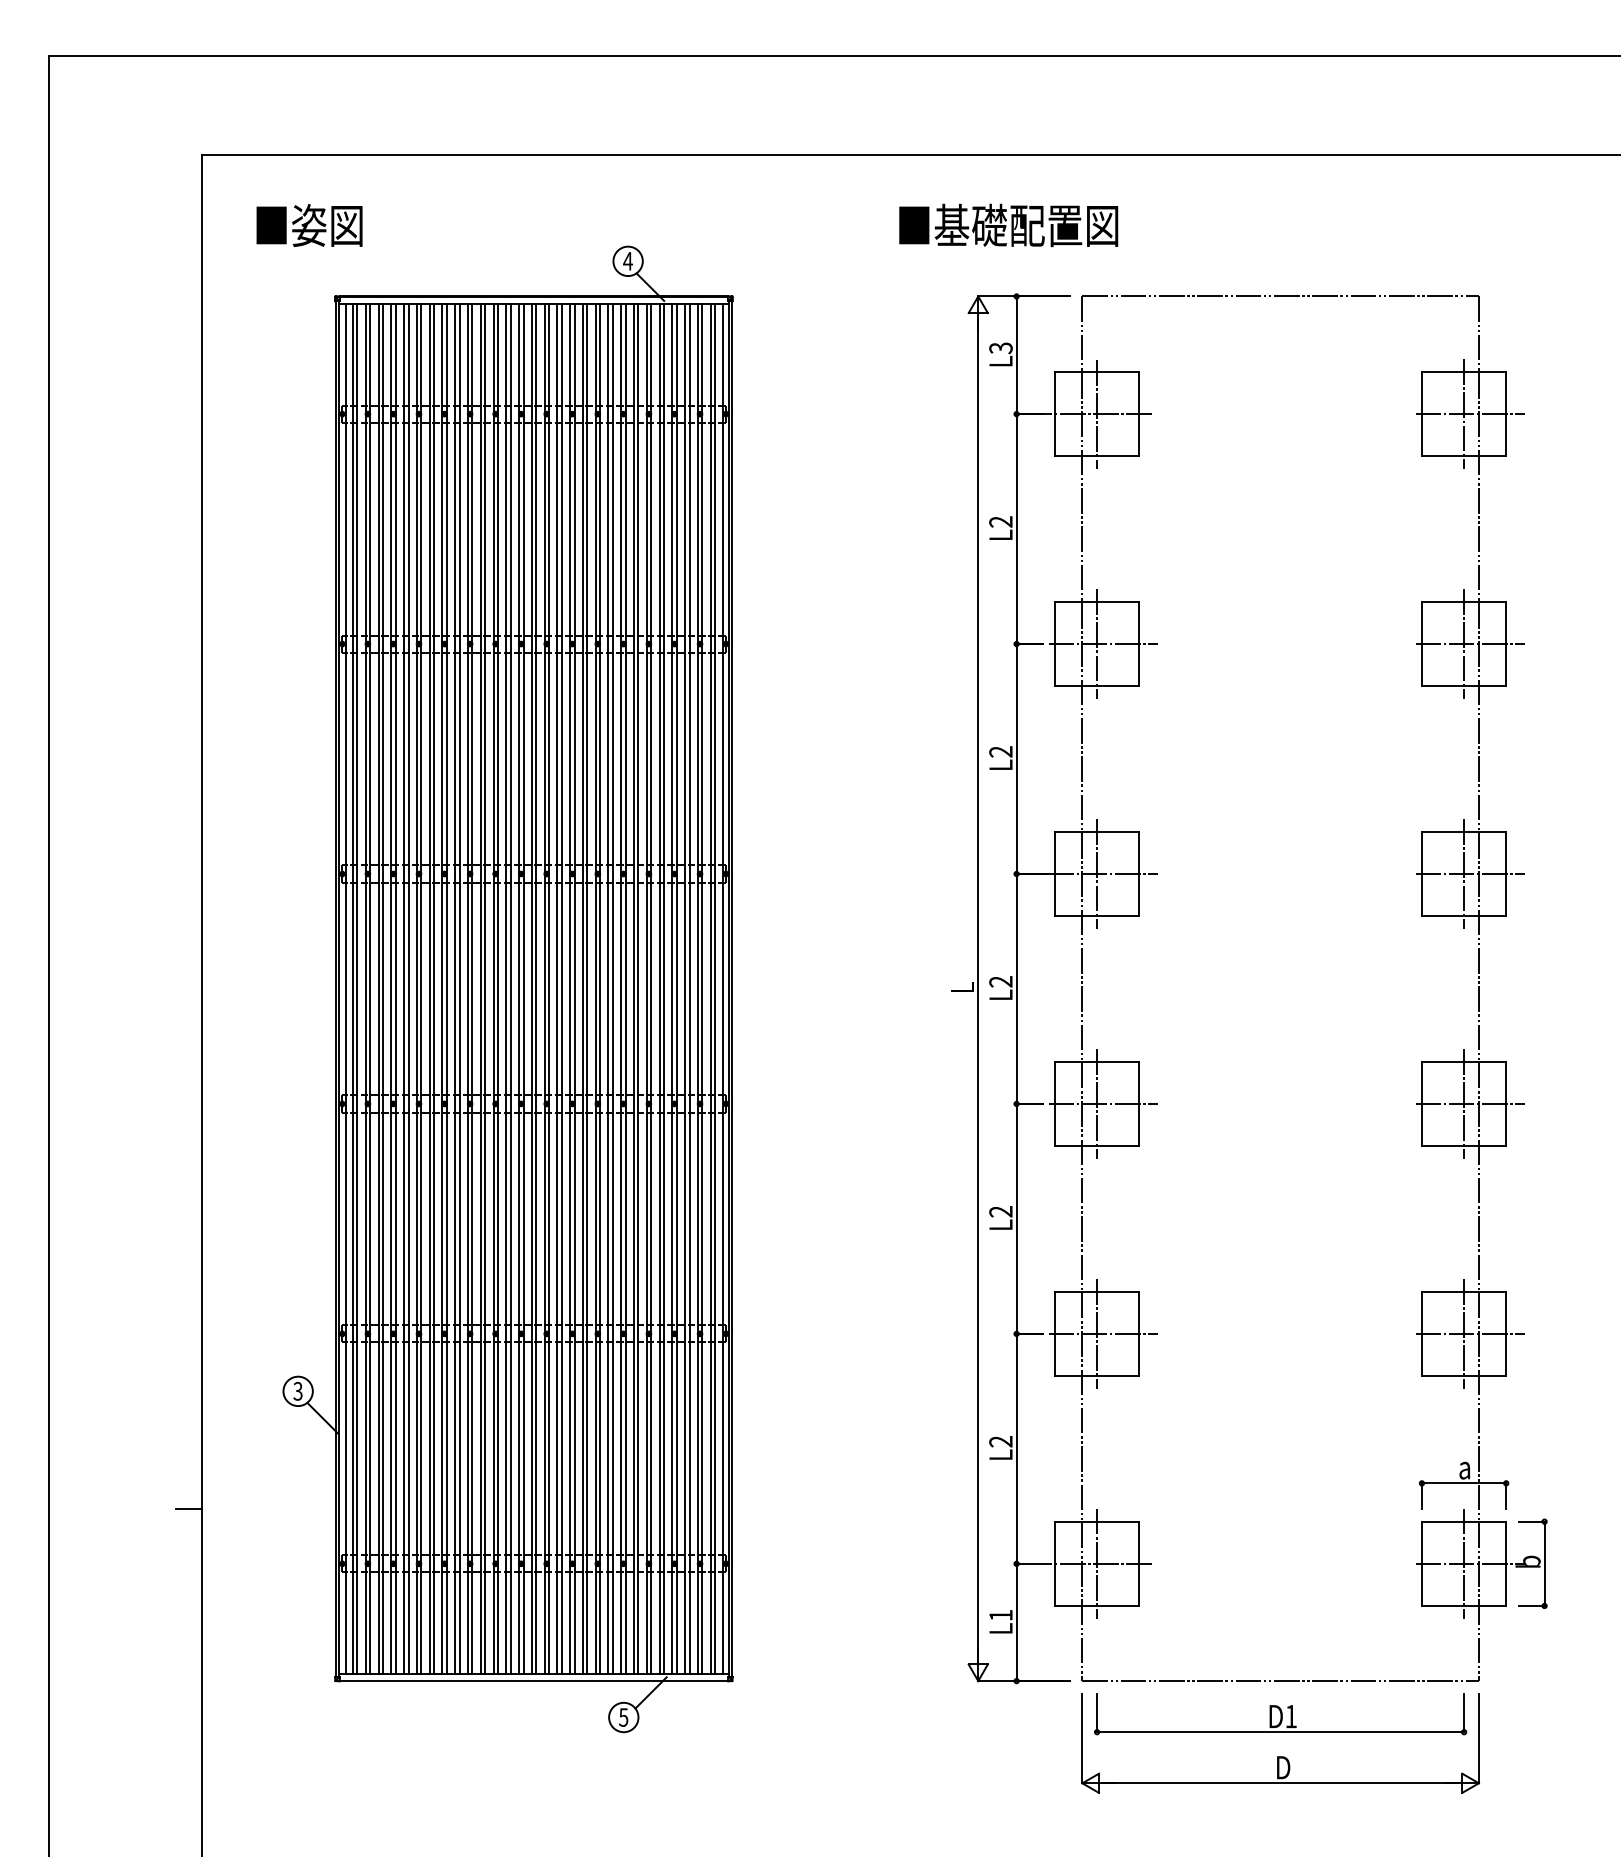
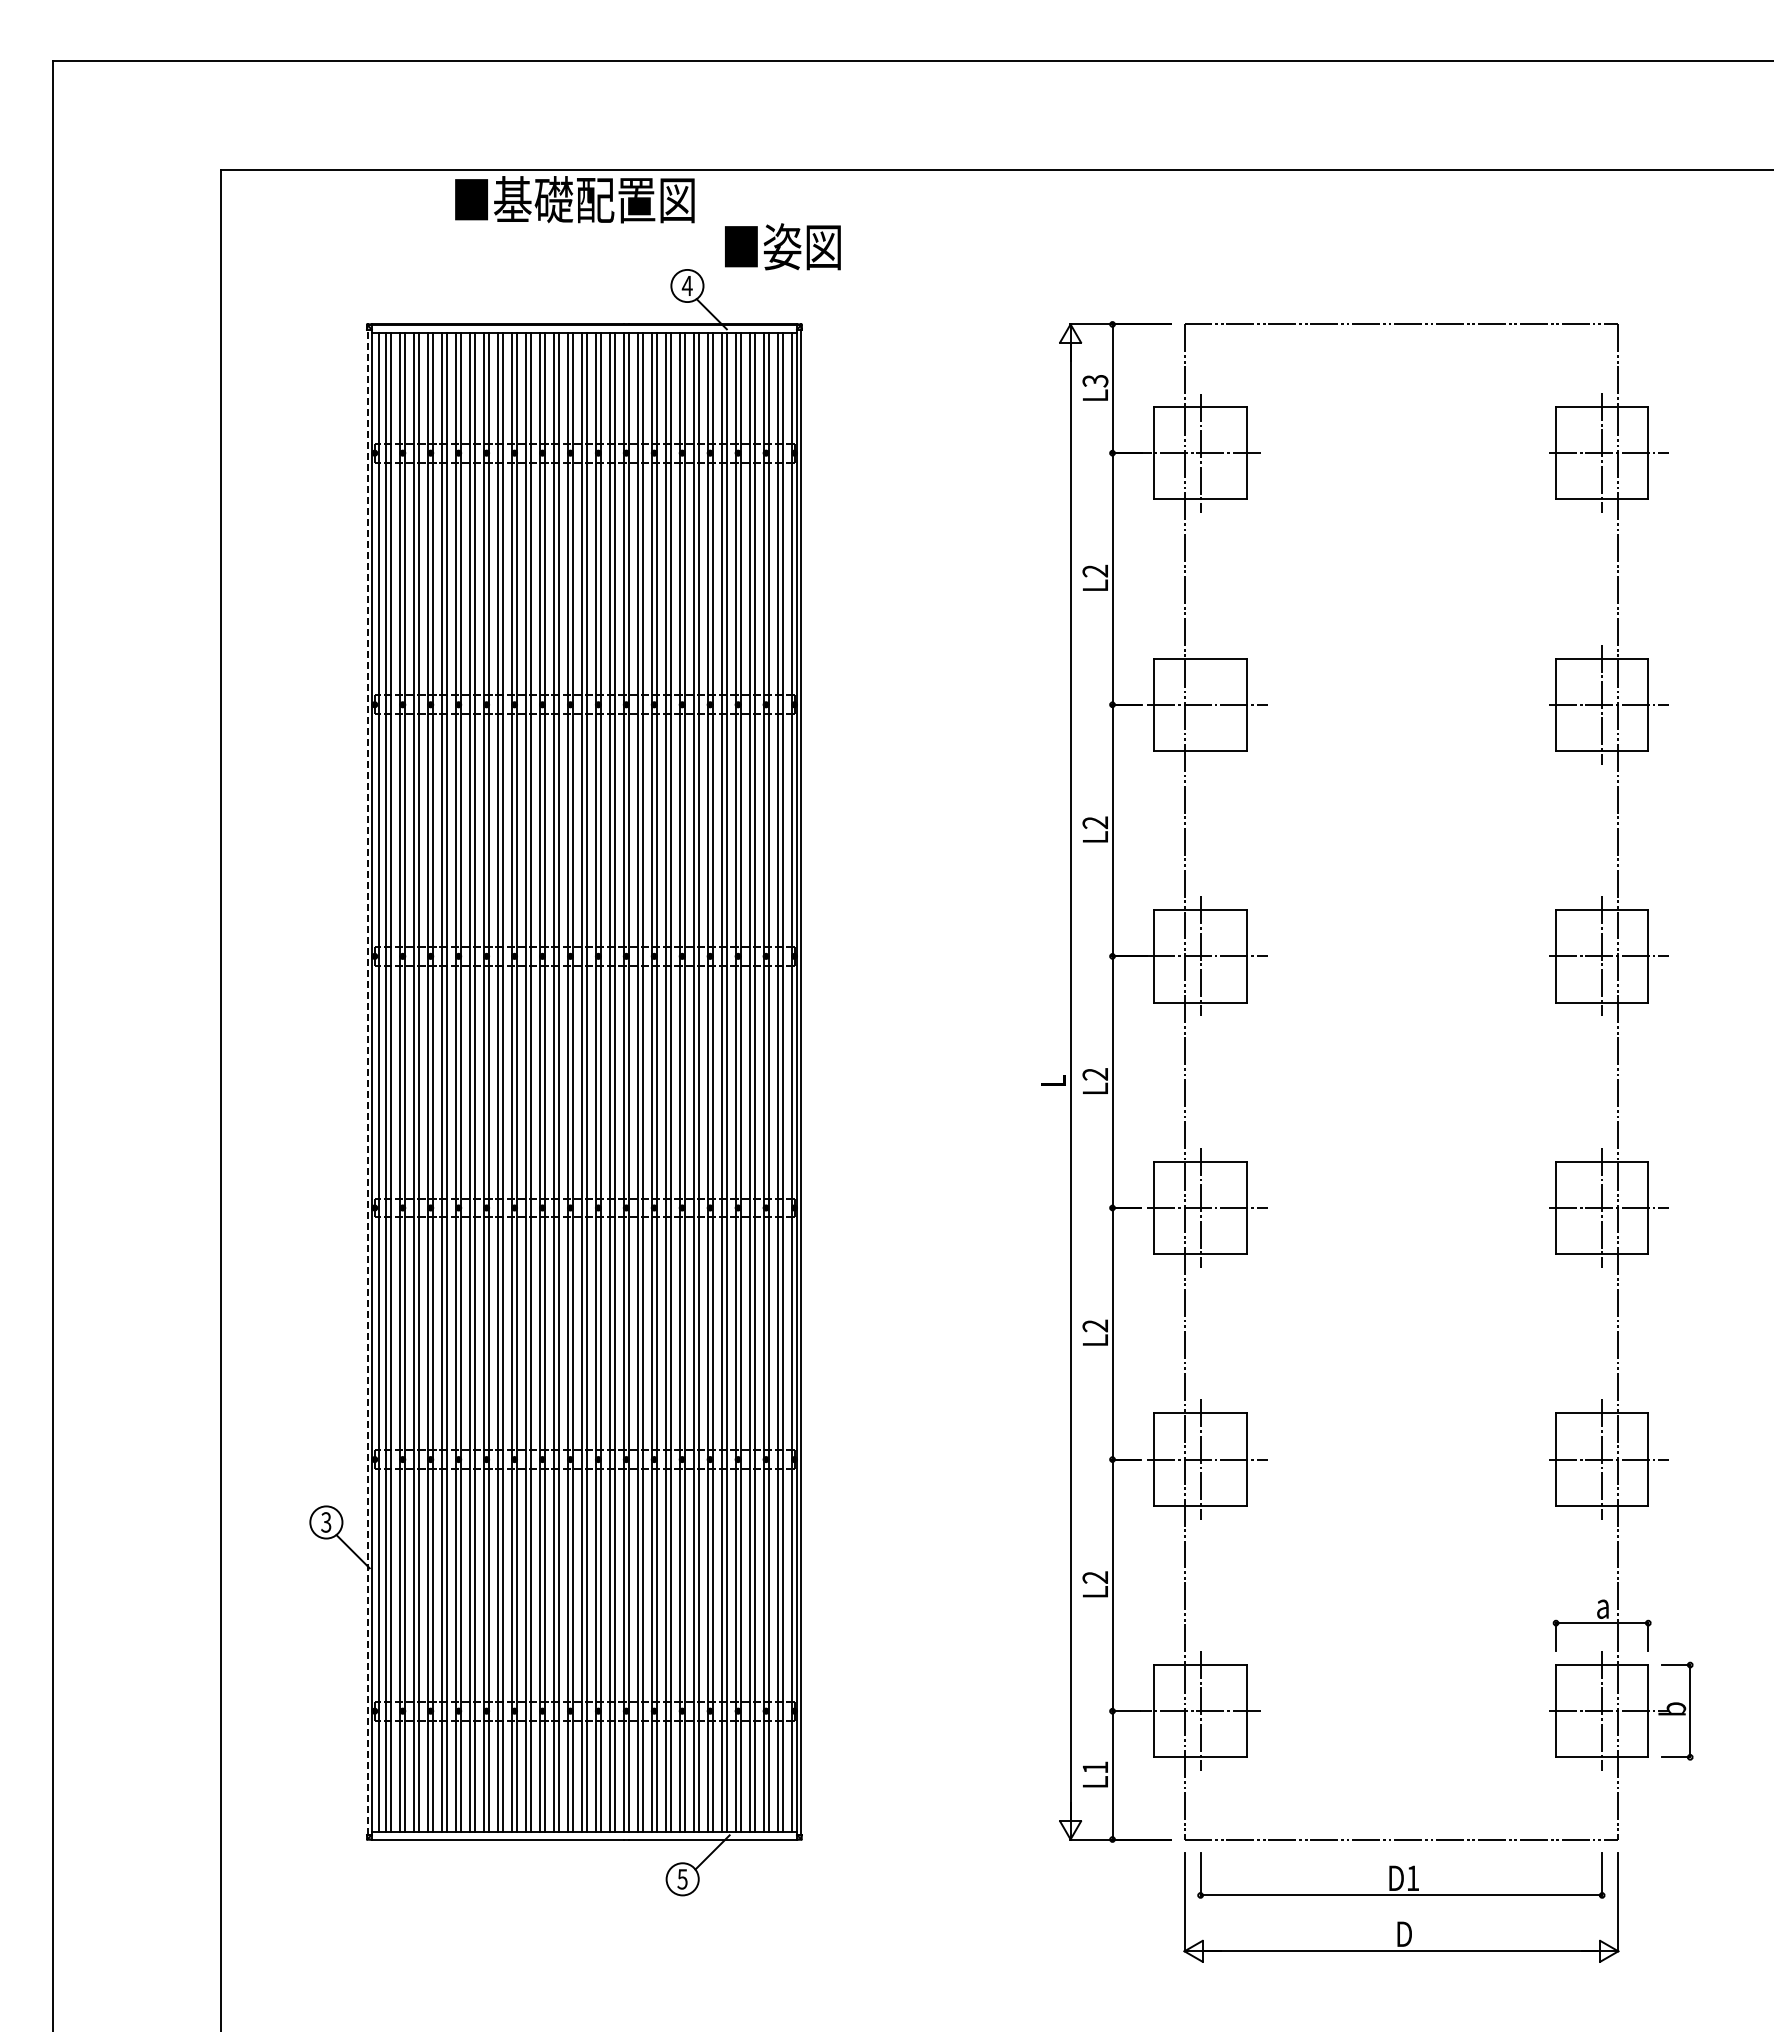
text: (309, 225) -> (782, 246), moved
text: (1008, 225) -> (574, 199), moved
line: (1097, 643) -> (1200, 704), removed
line: (335, 989) -> (367, 1082), solid -> dashed
line: (189, 1509) -> (207, 1651), removed

